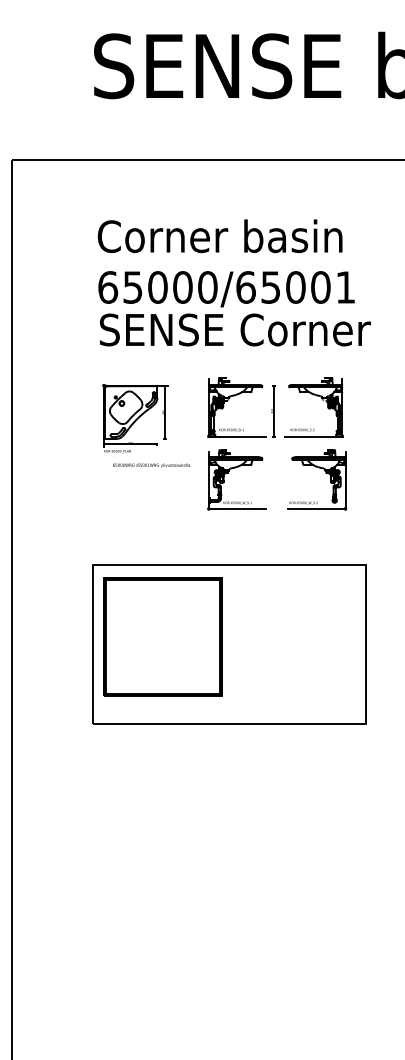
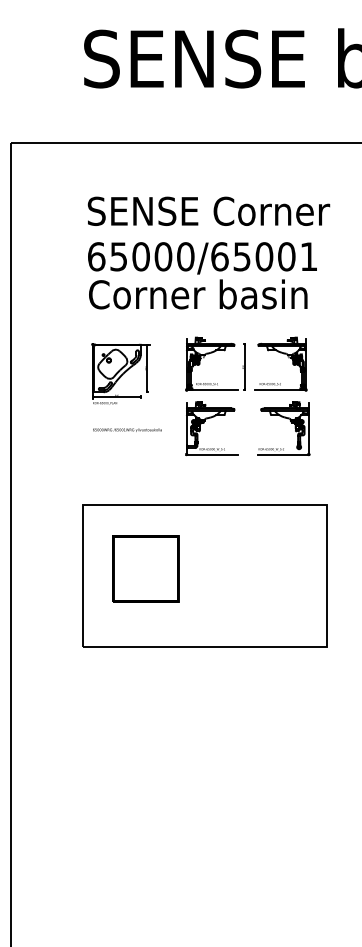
text: (233, 236) -> (208, 211), Corner basin -> SENSE Corner
text: (234, 329) -> (209, 294), SENSE Corner -> Corner basin
text: (151, 465) -> (127, 430), moved
part: (162, 636) -> (145, 568), size x0.62

